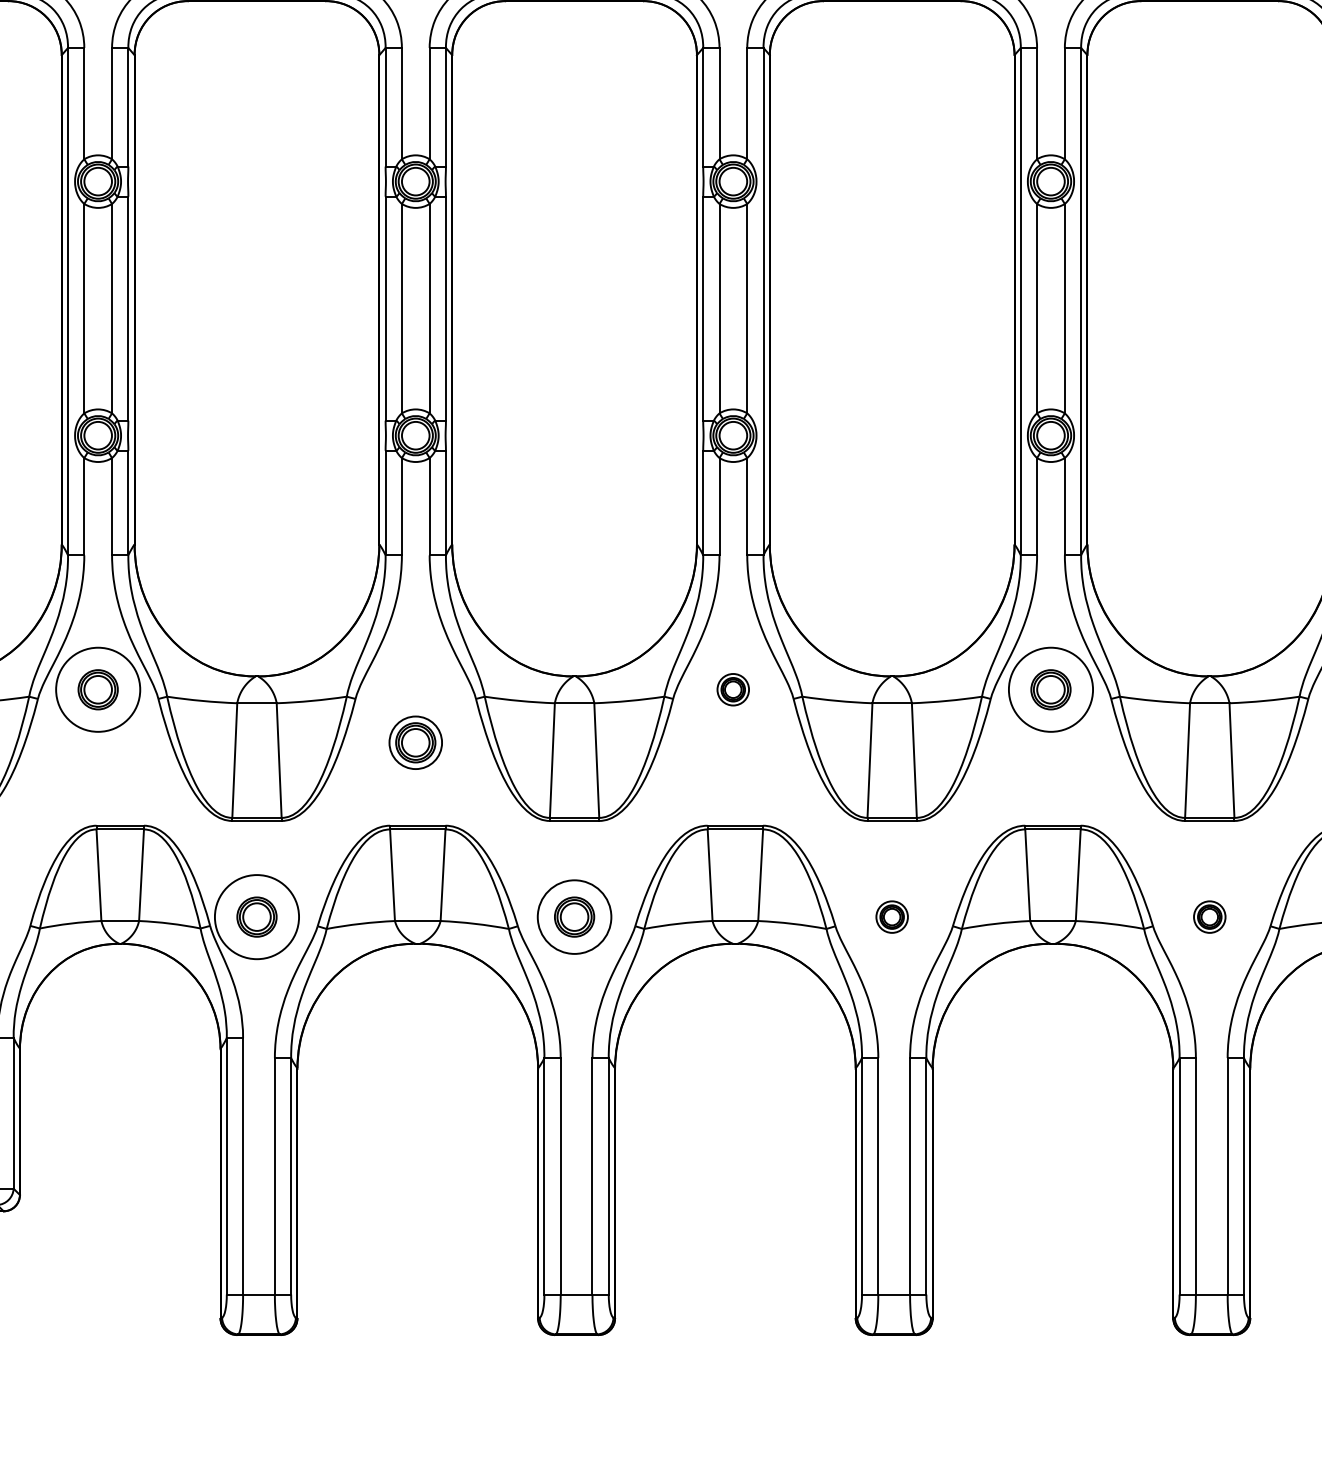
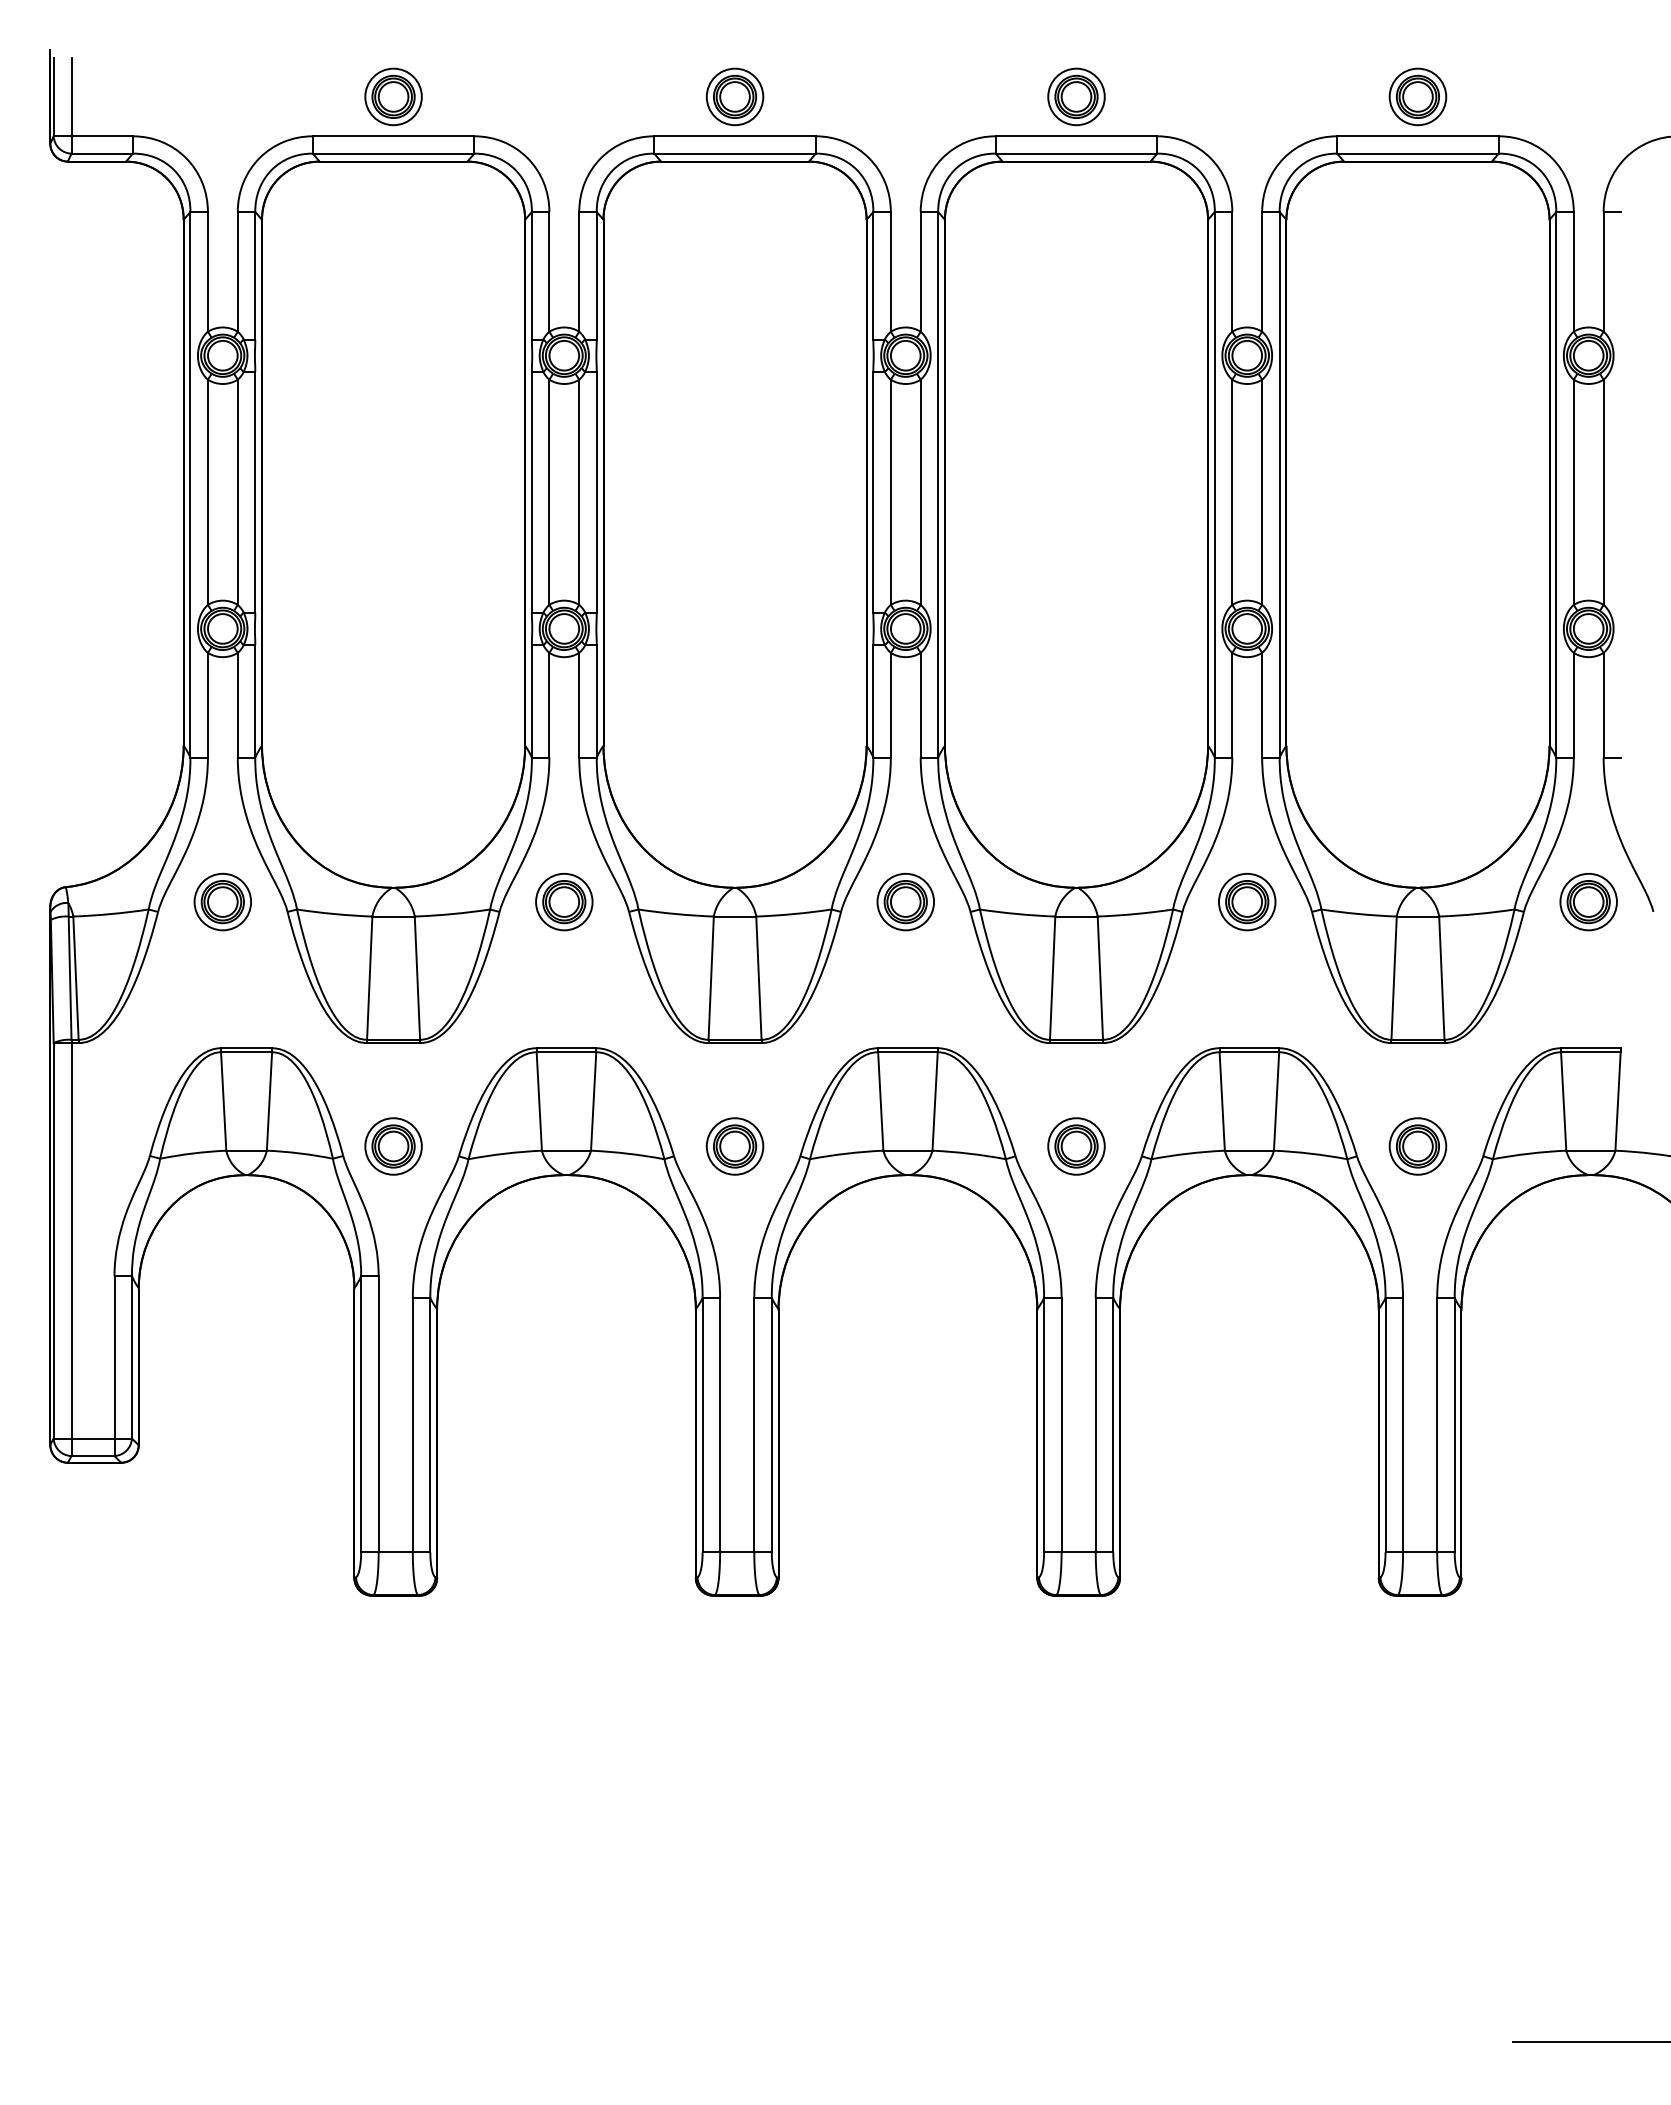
circle: (97, 689) -> (222, 901), size x0.62
part: (733, 689) -> (905, 901), size x1.67
circle: (1050, 689) -> (1246, 901), size x0.62
part: (415, 742) -> (564, 901), moved
circle: (256, 917) -> (393, 1146), size x0.62
circle: (574, 917) -> (734, 1146), size x0.71
part: (892, 917) -> (1076, 1146), size x1.67
part: (1209, 917) -> (1417, 1146), size x1.67

